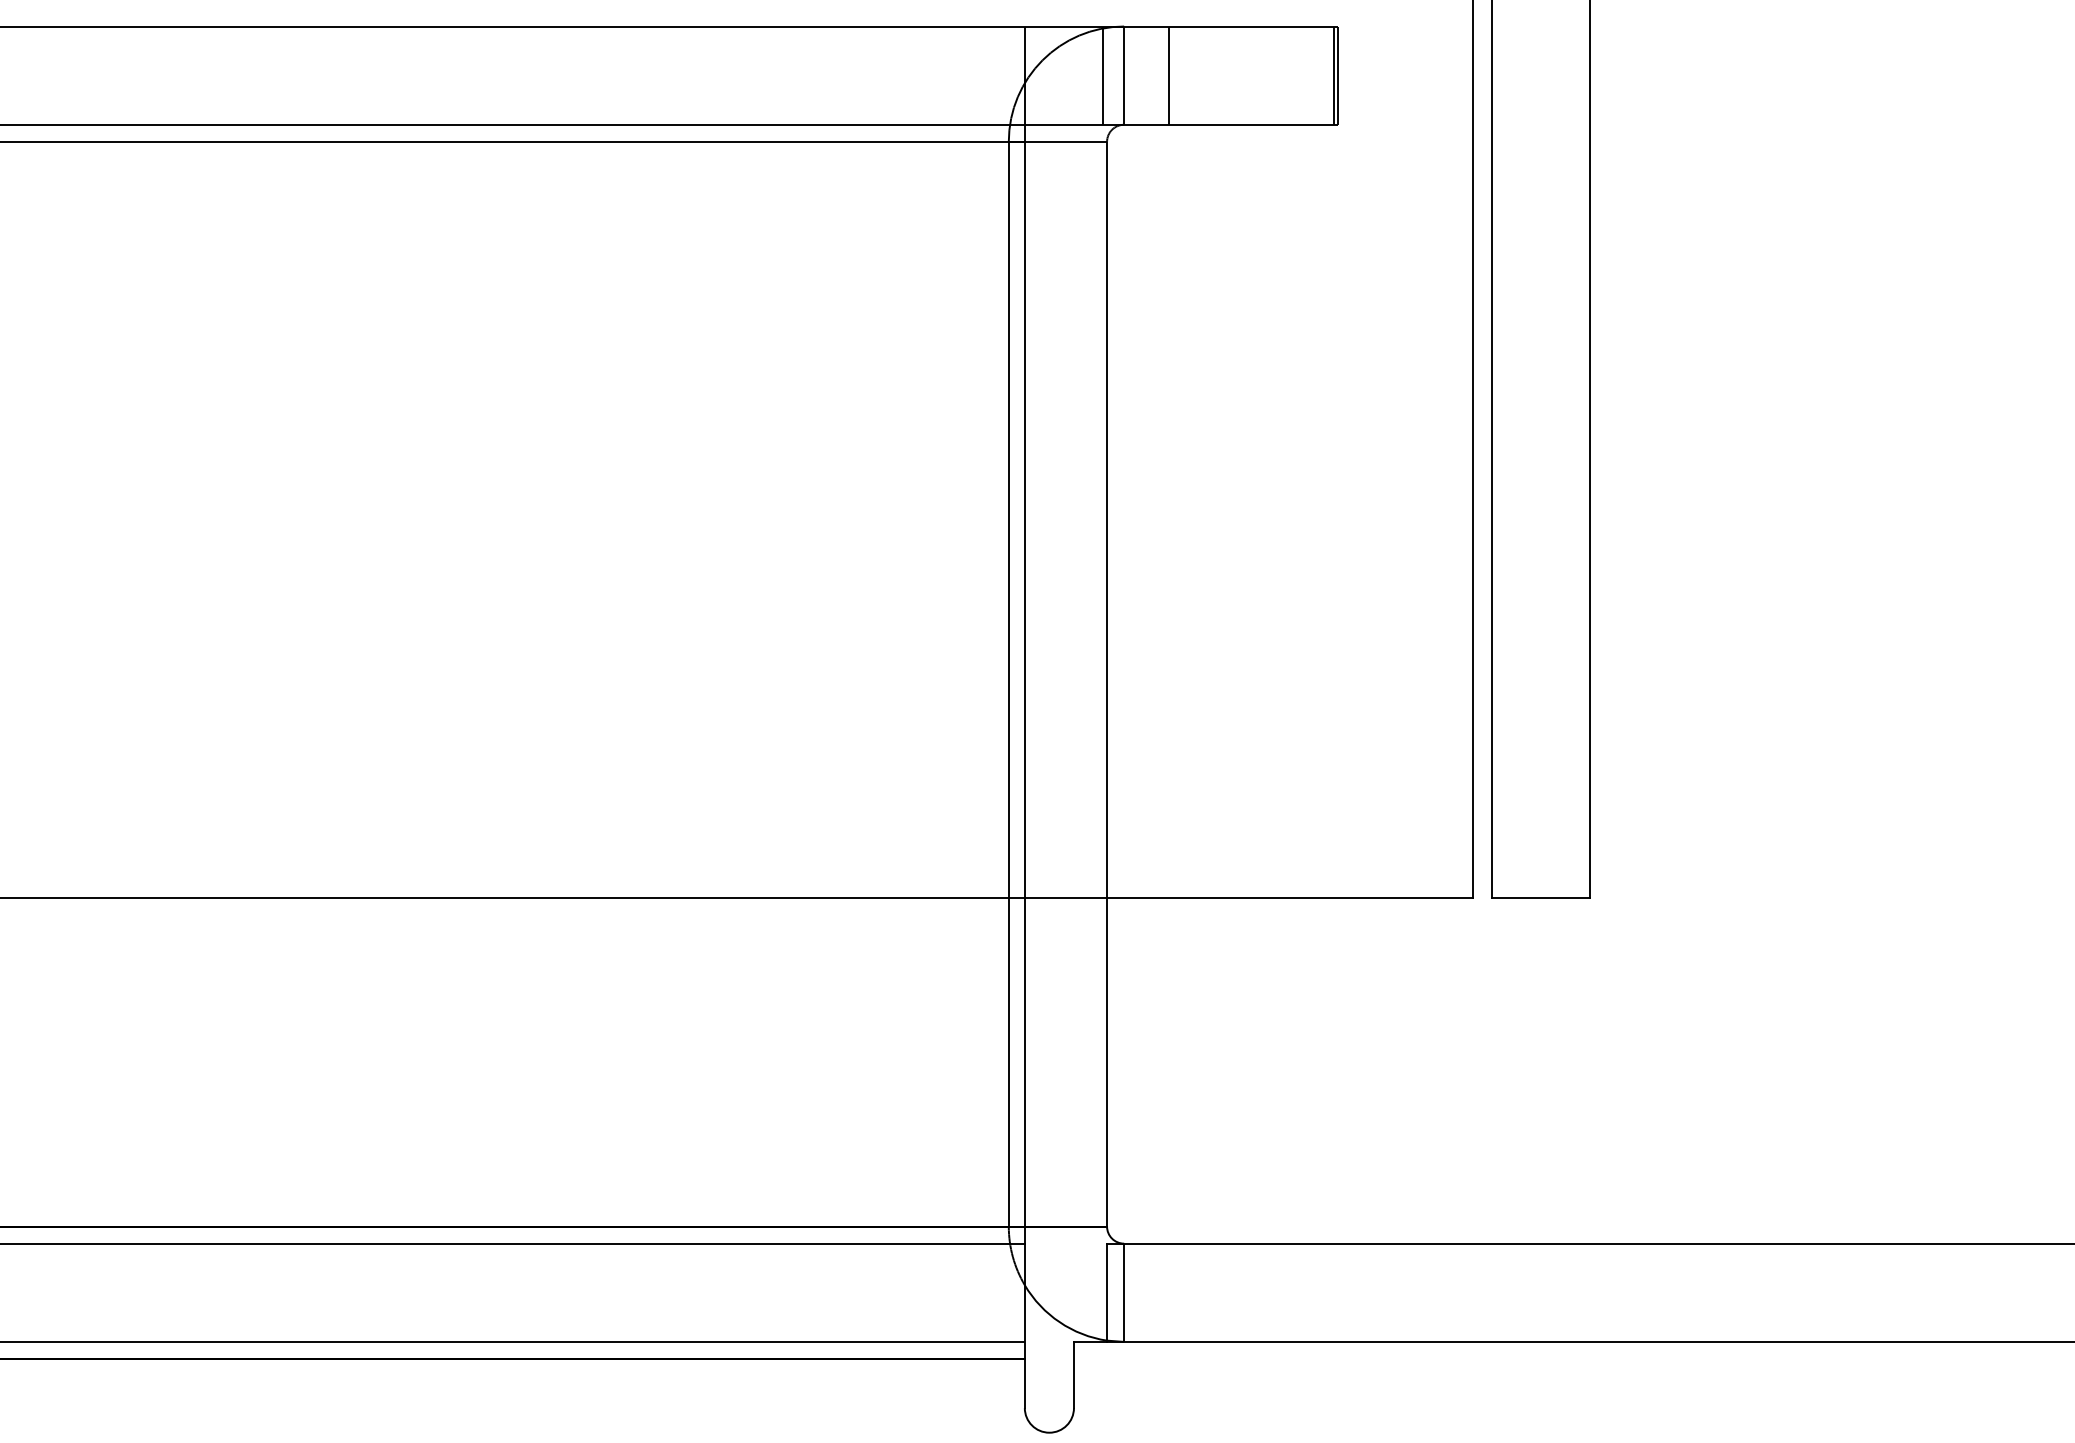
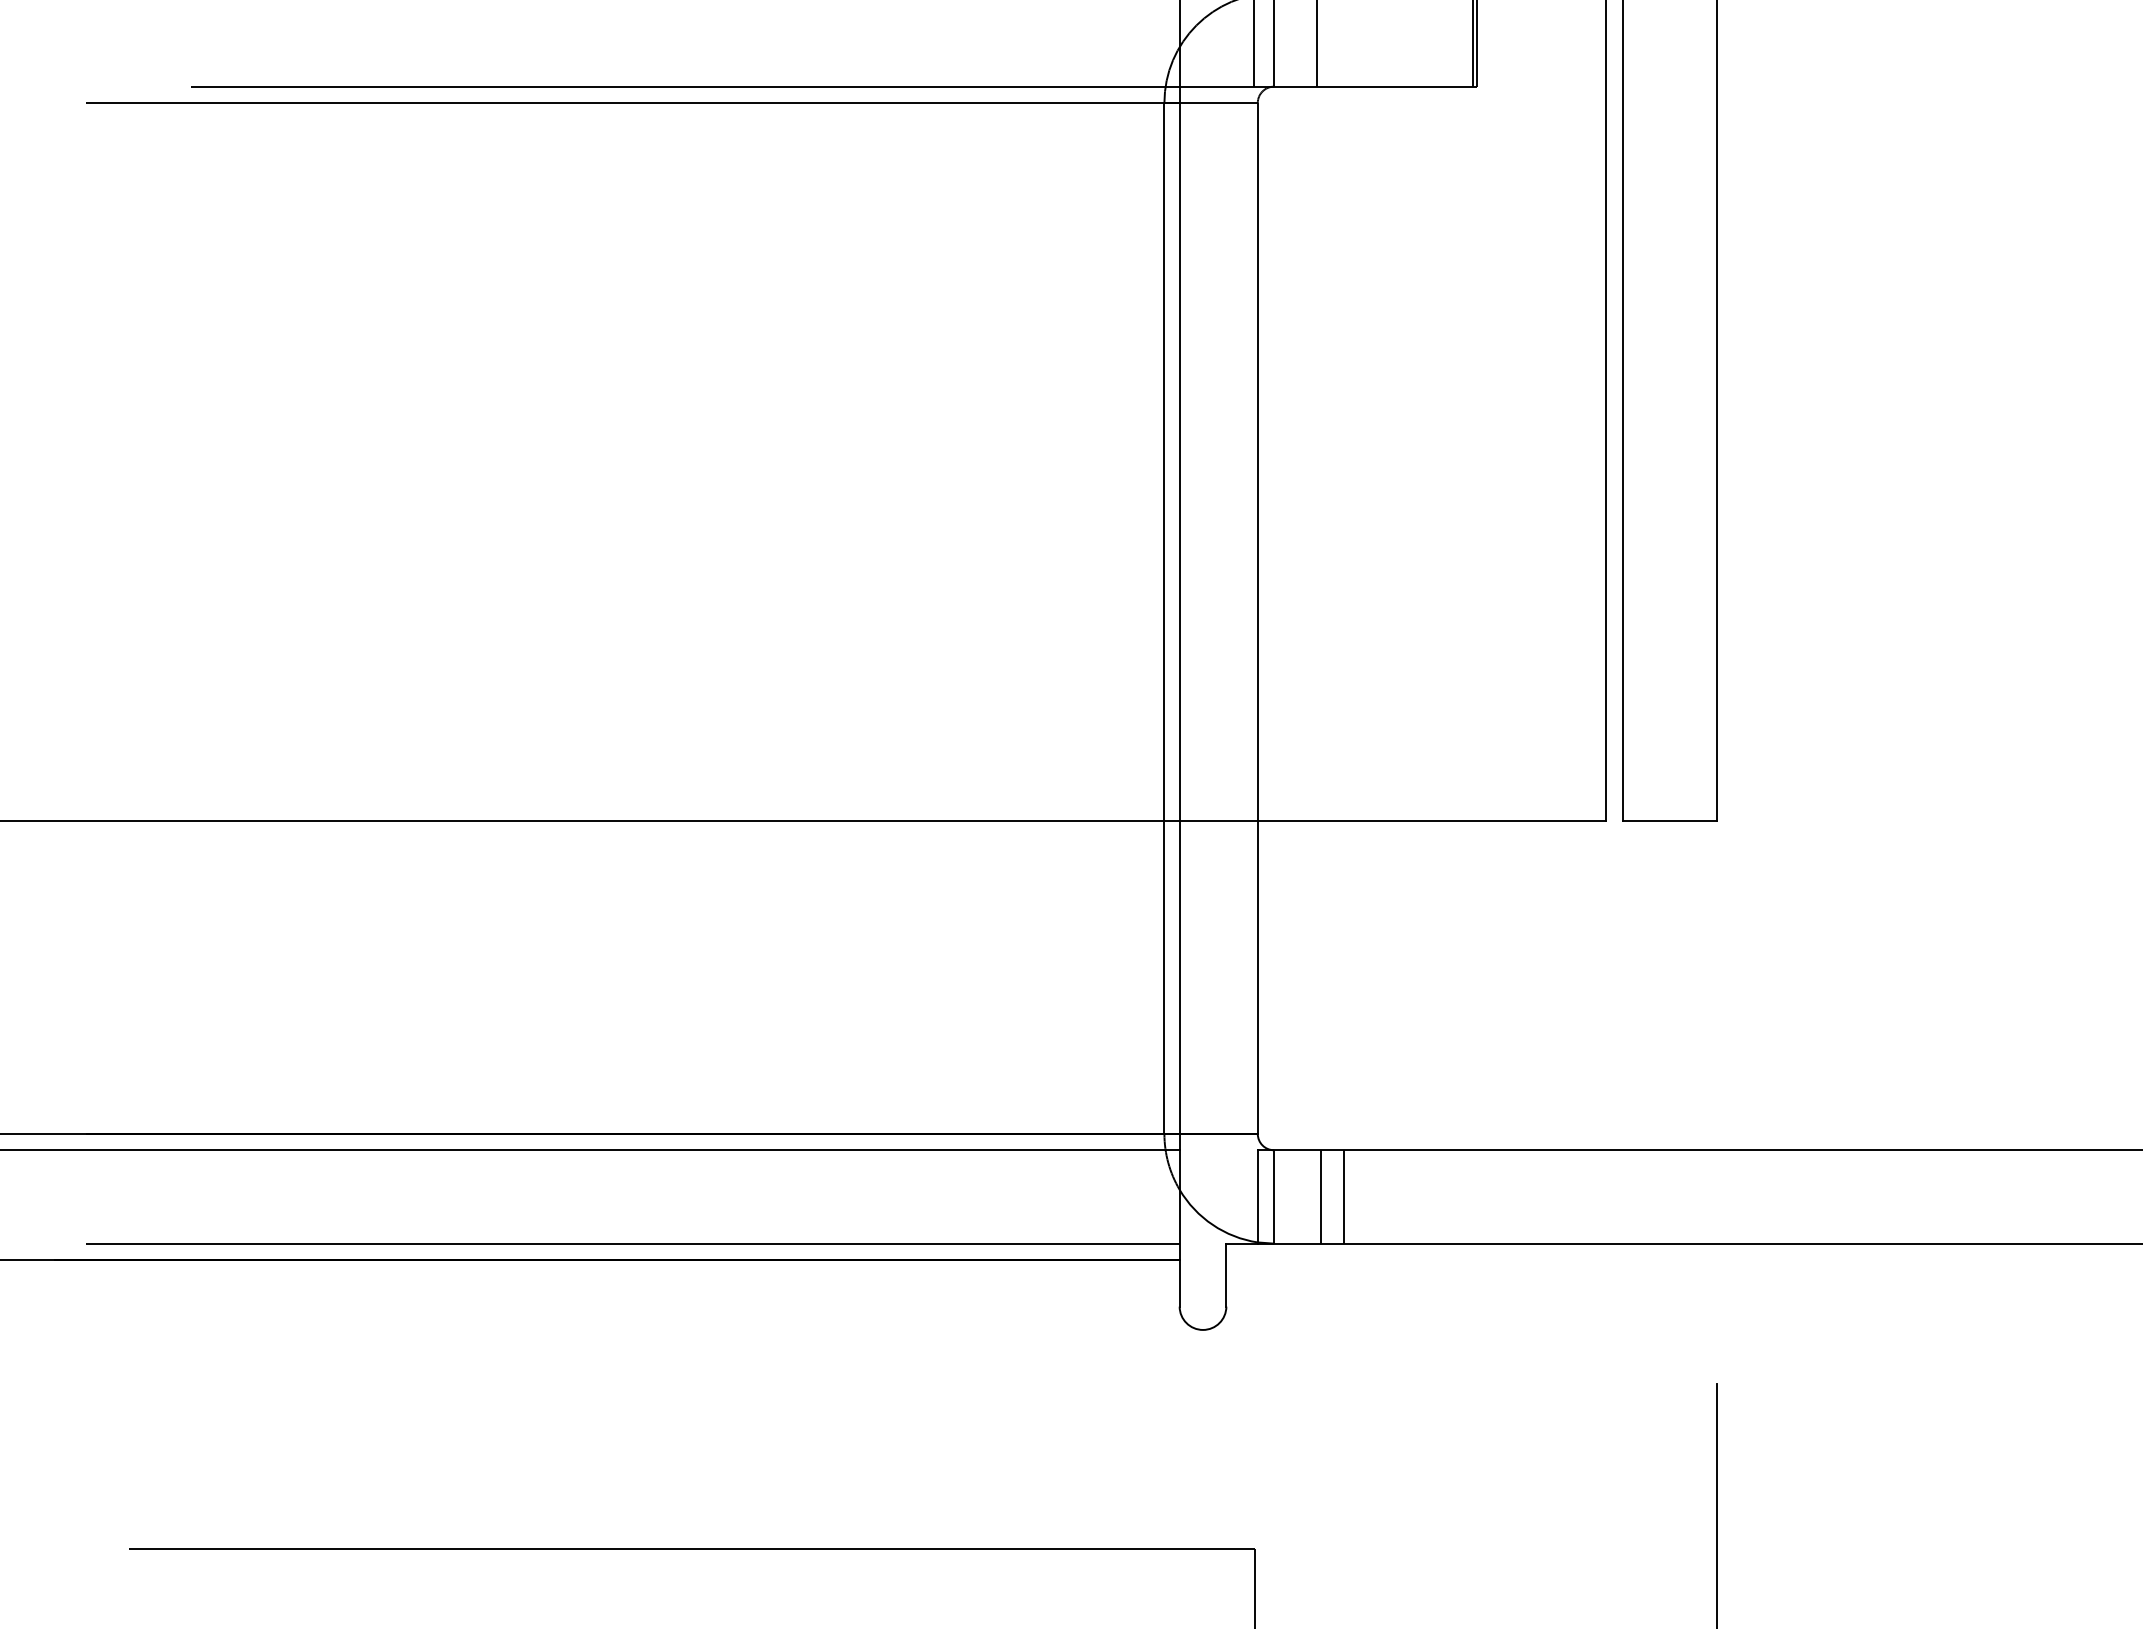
line: (1172, 1292) -> (1320, 1196), added
line: (1198, 1292) -> (1344, 1196), added

